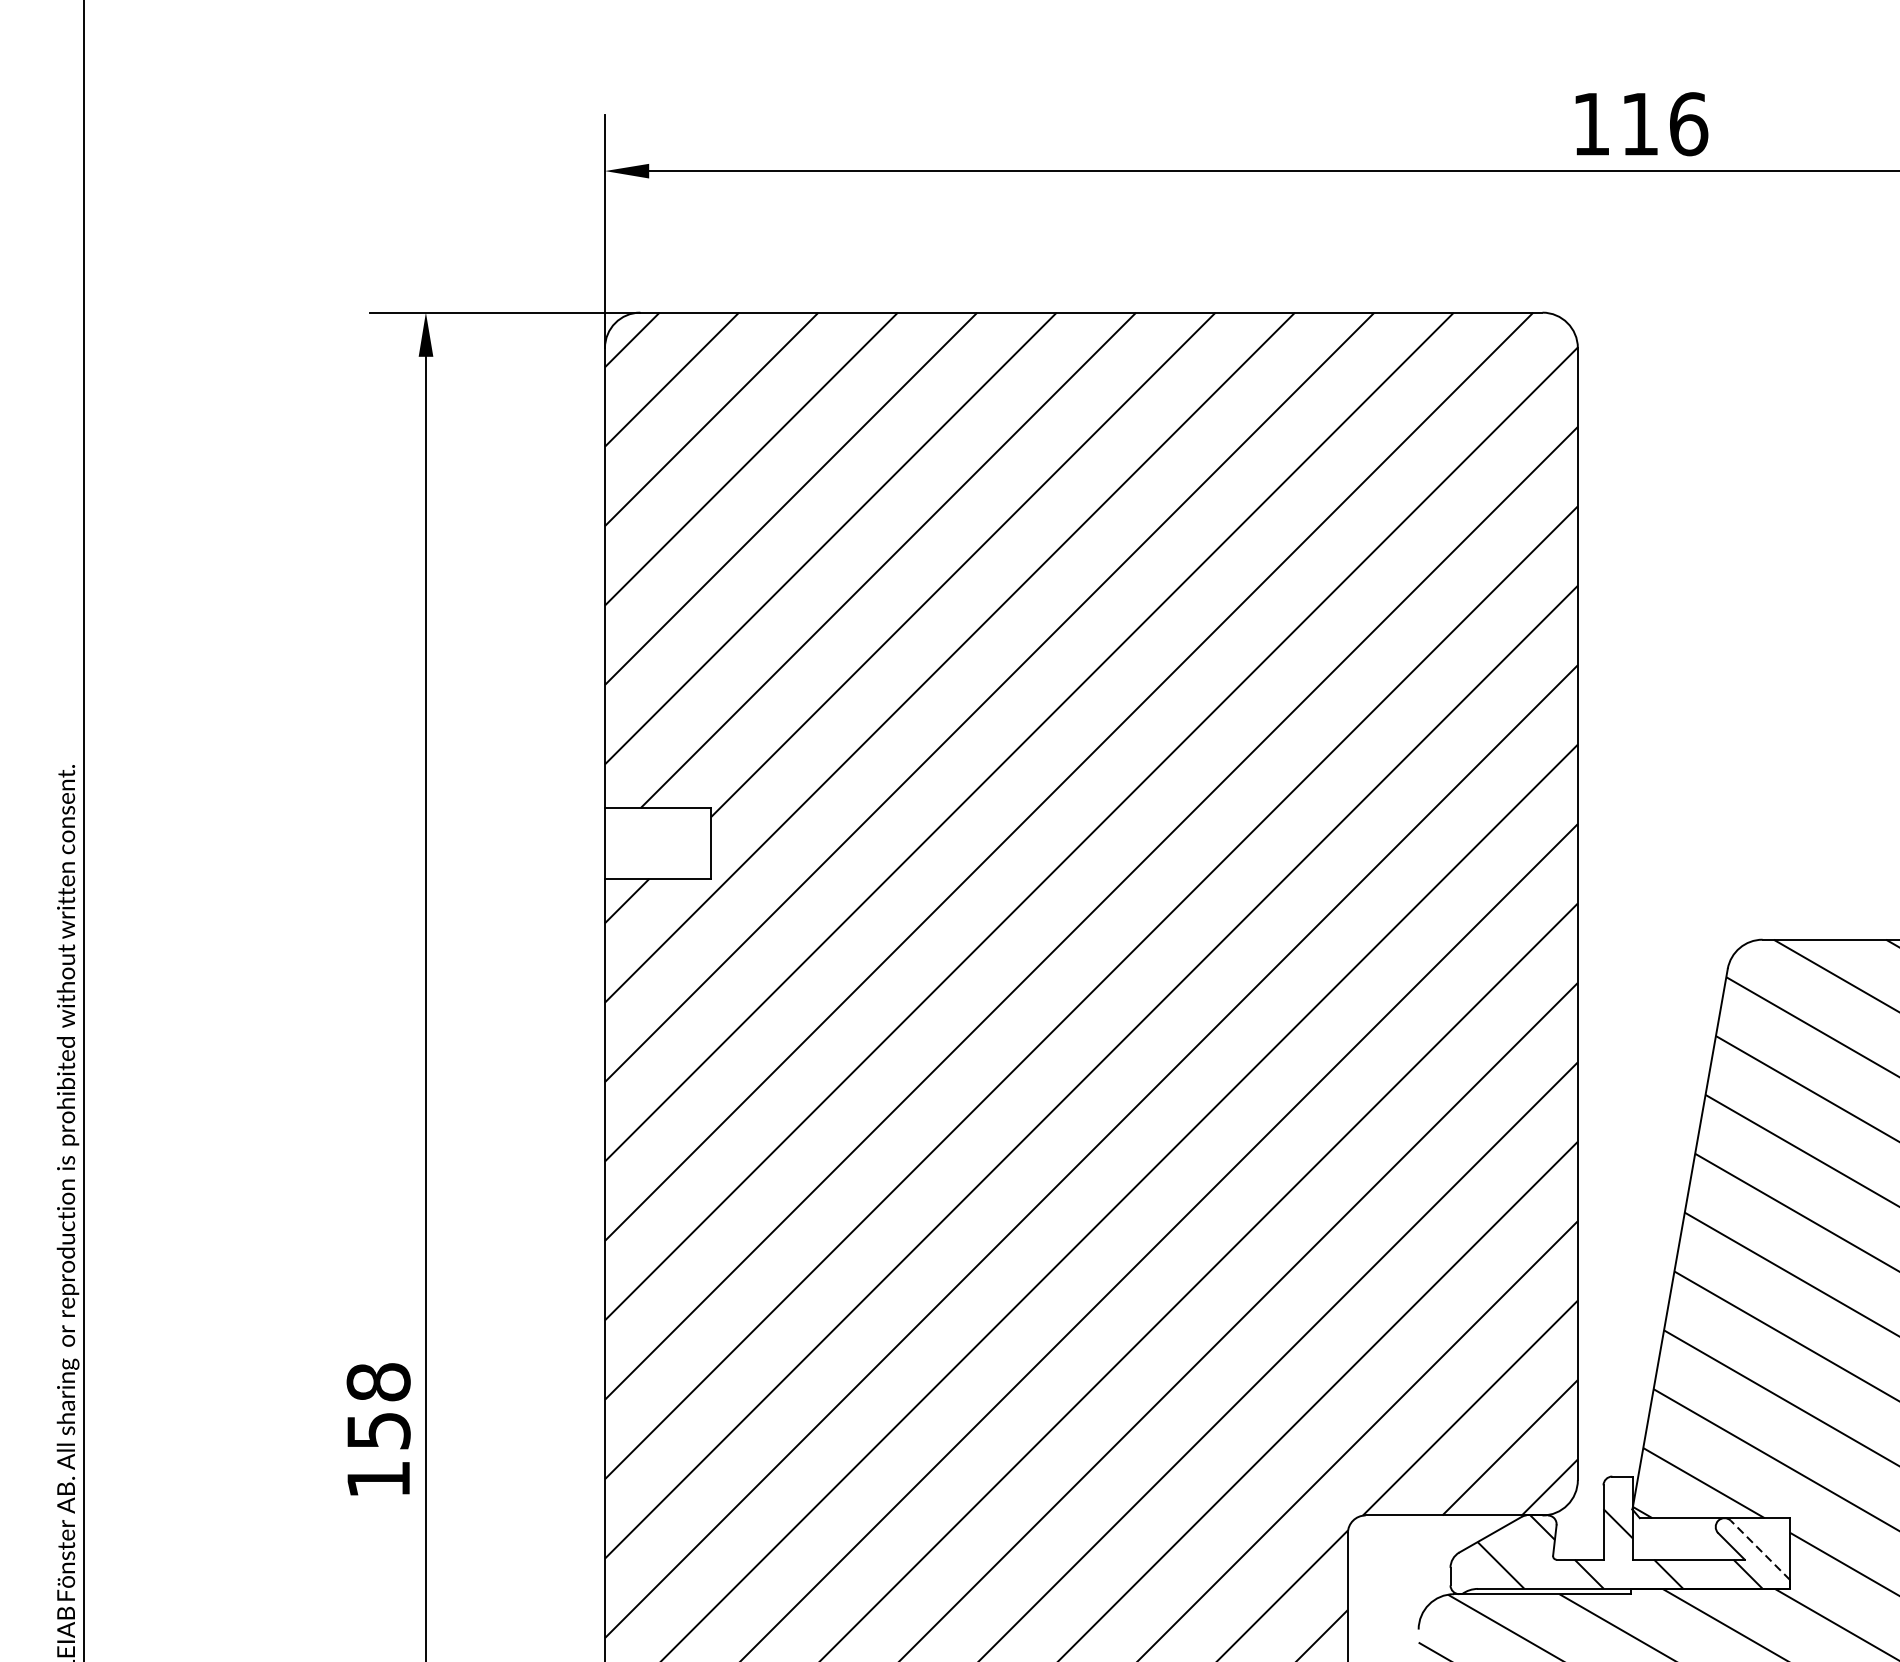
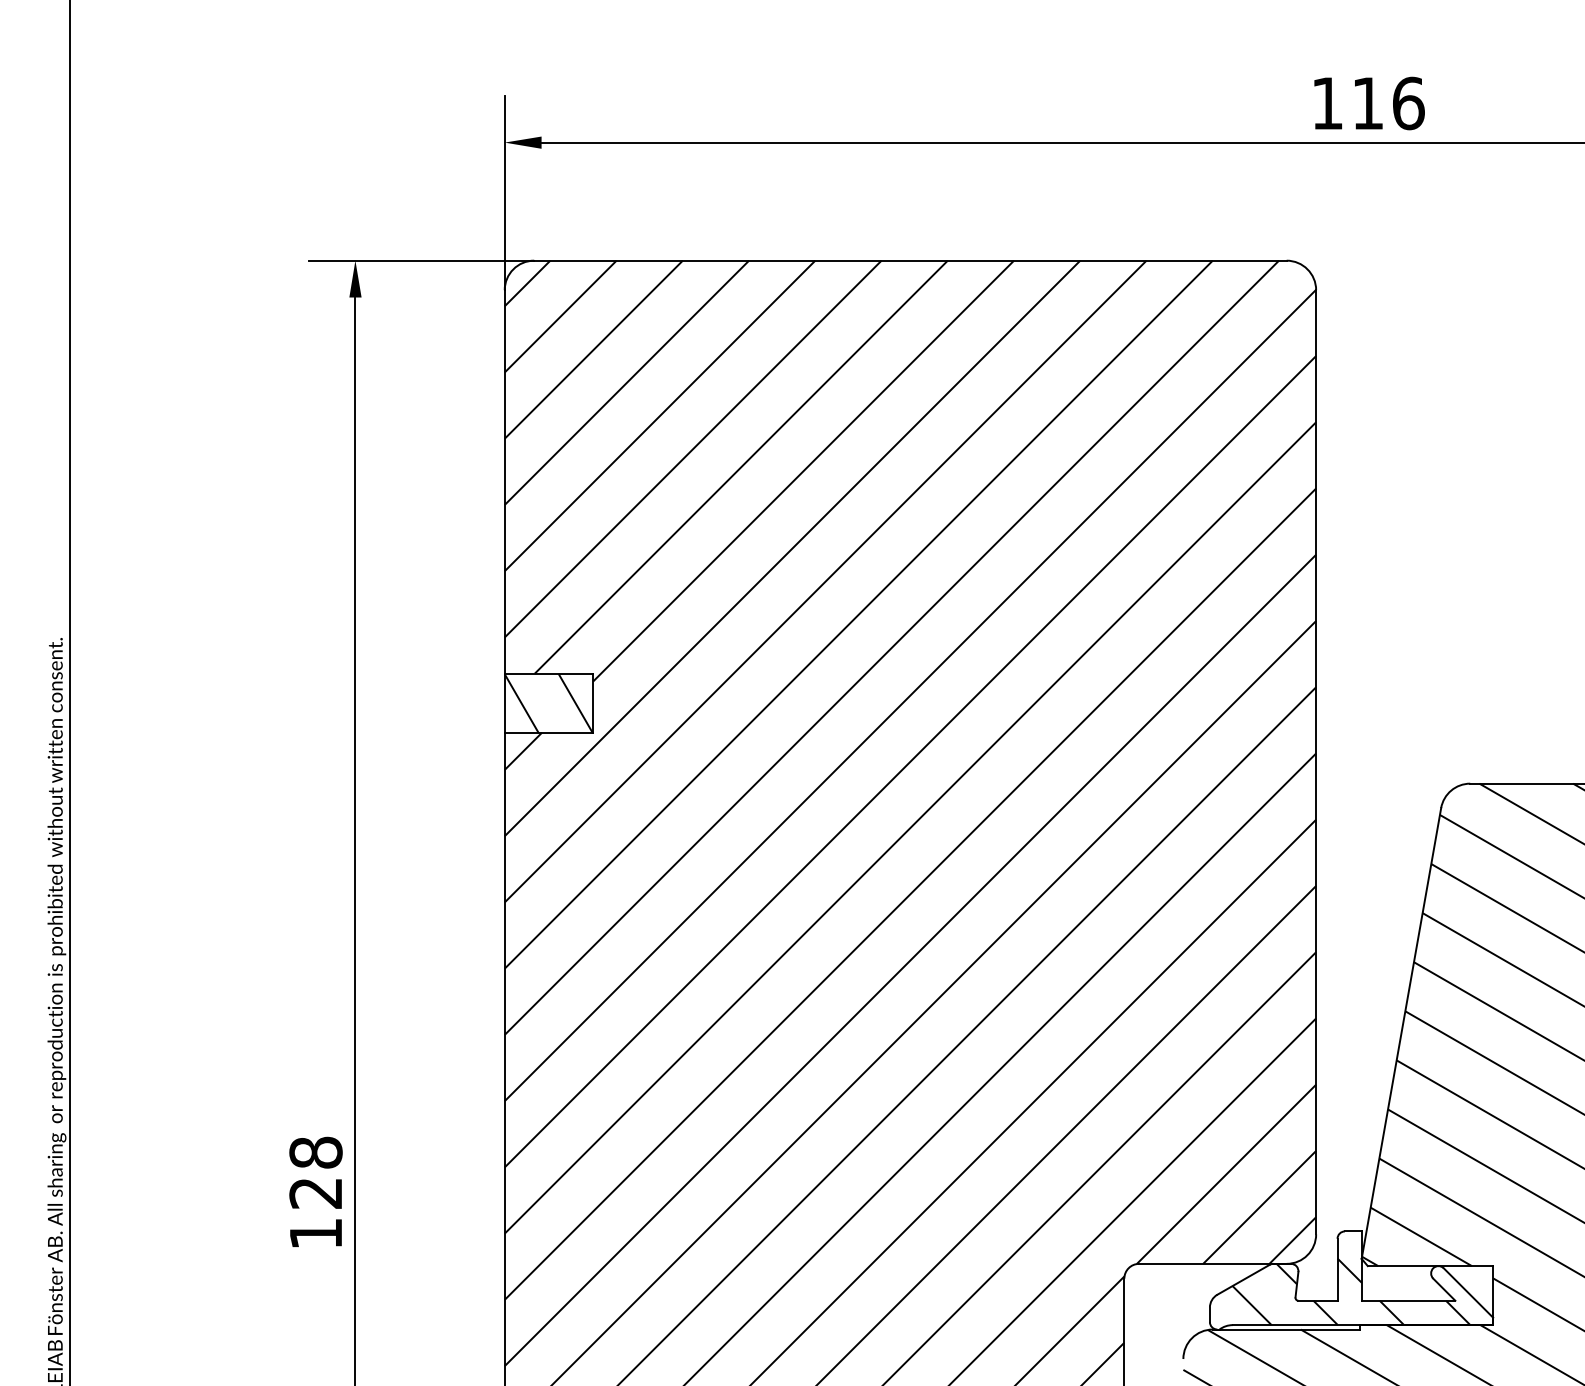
hatch: (657, 842) -> (548, 702), added
text: (378, 1431) -> (315, 1193), 158 -> 128
line: (1760, 1549) -> (1468, 1292), dashed -> solid

